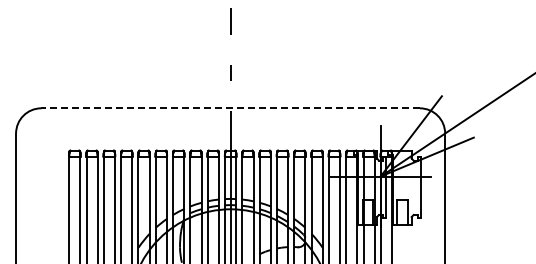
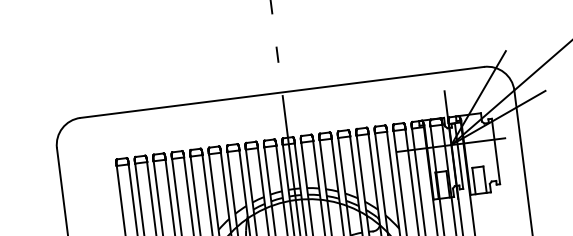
line: (230, 108) -> (282, 92), dashed -> solid

